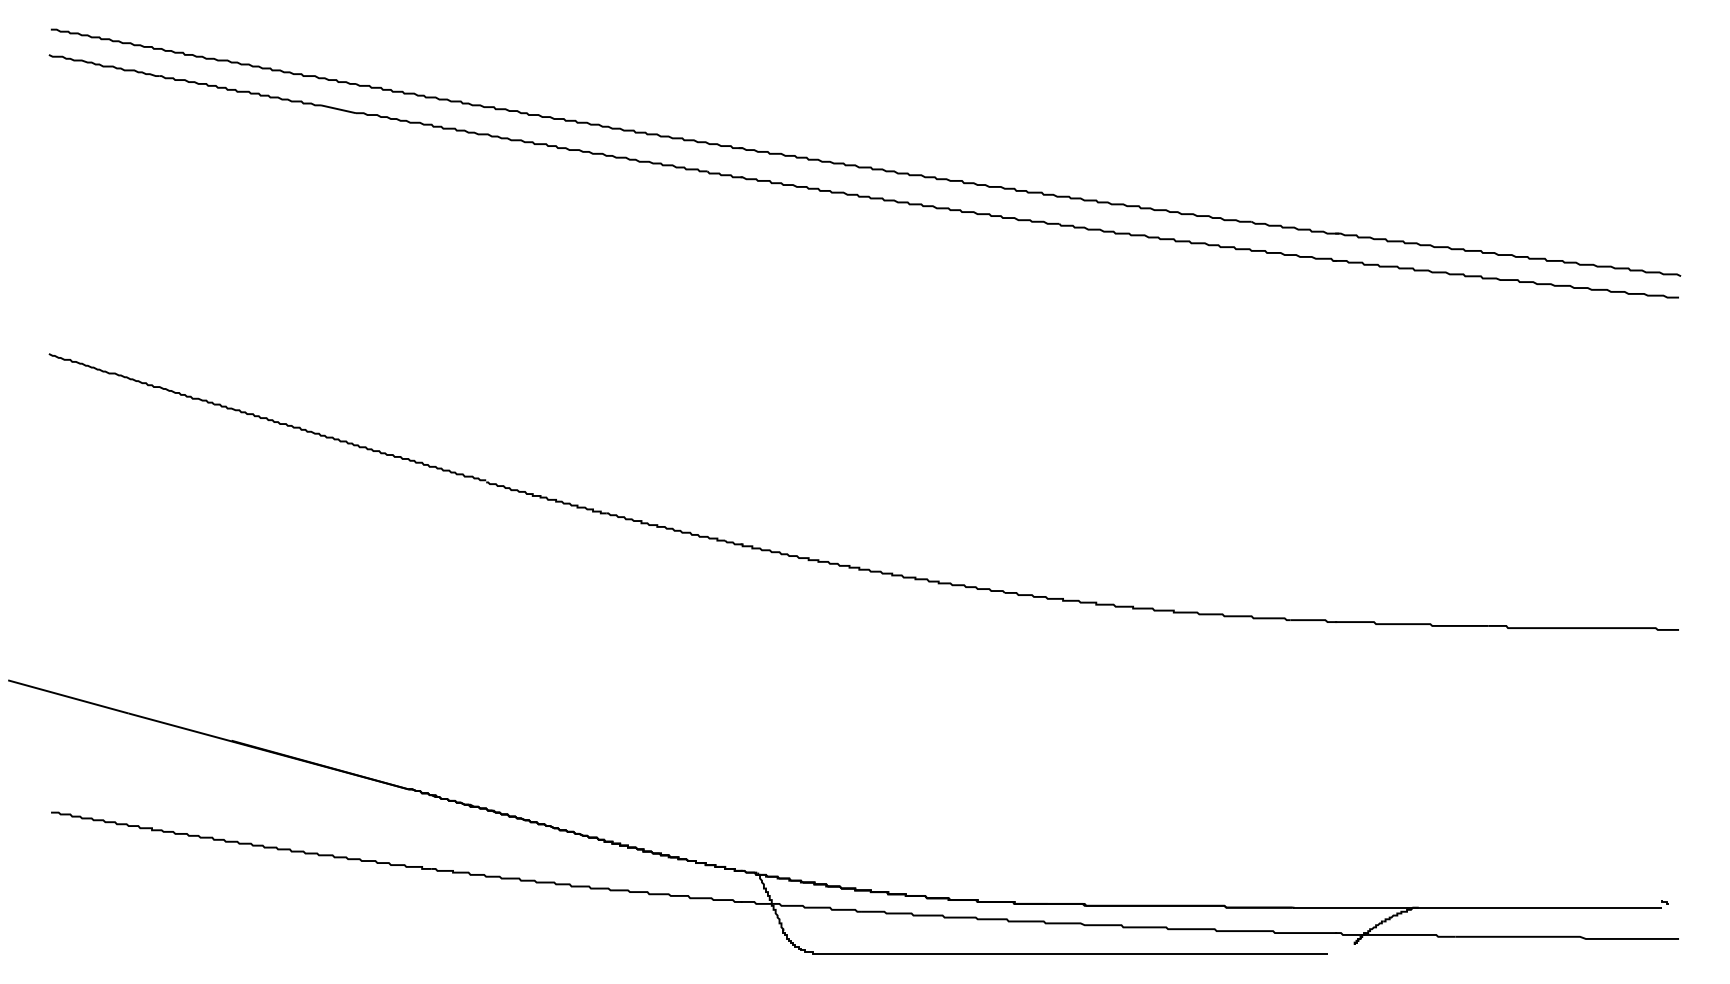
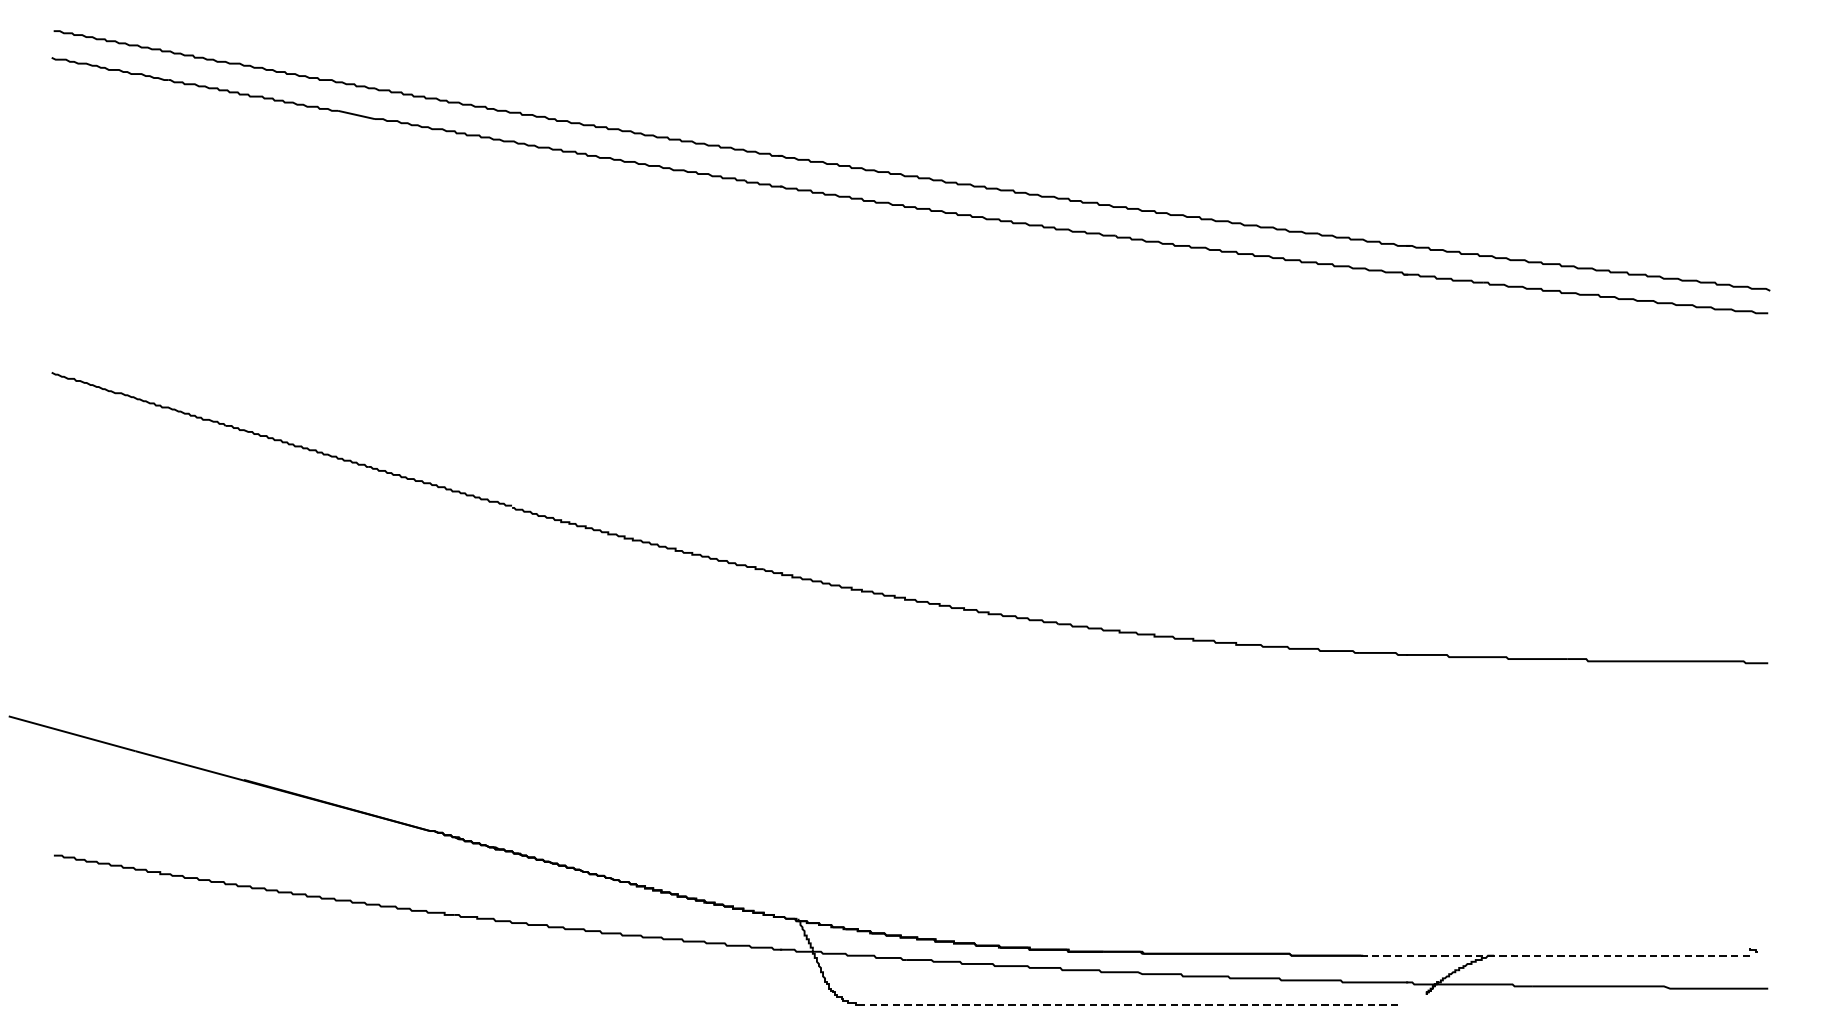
line: (1477, 907) -> (1555, 955), solid -> dashed
line: (1073, 954) -> (1130, 1005), solid -> dashed

